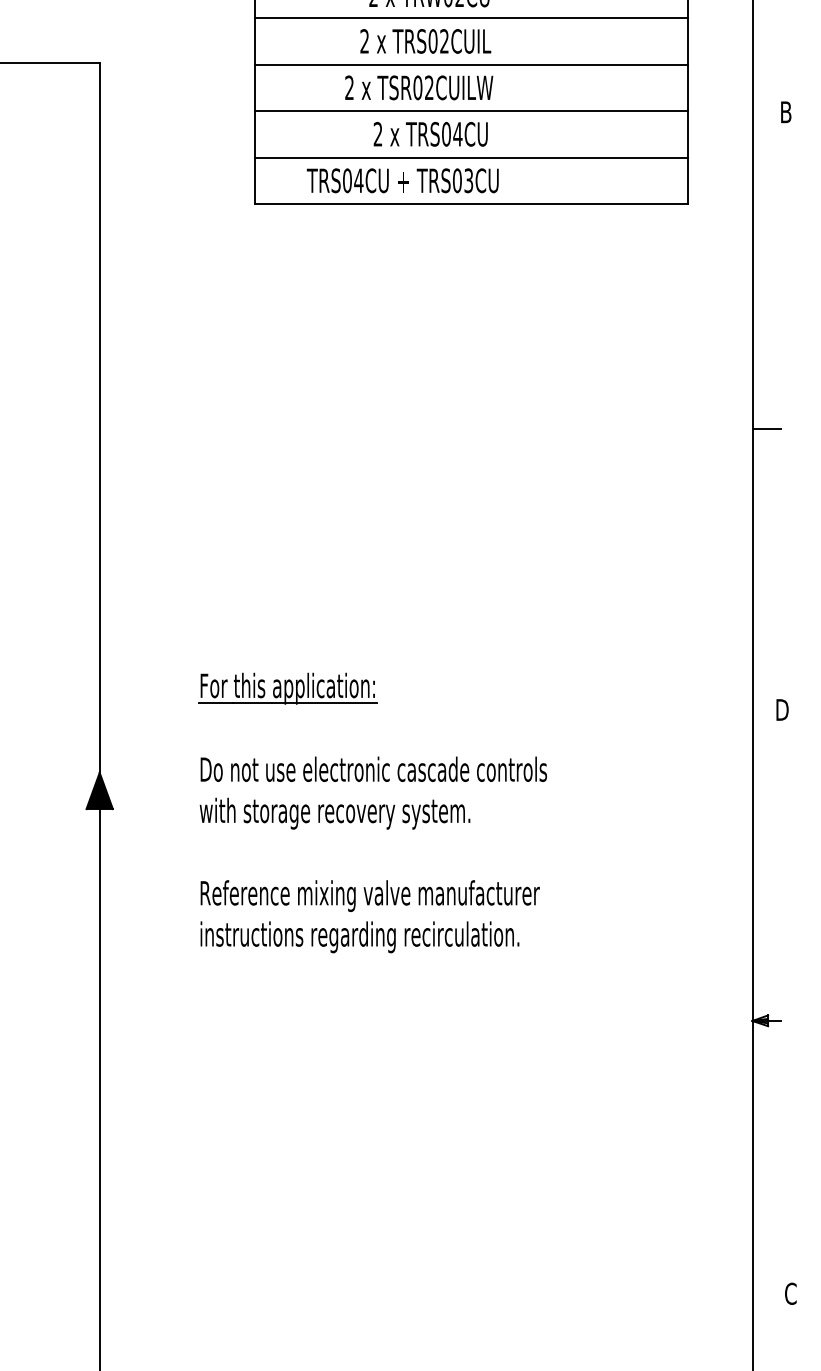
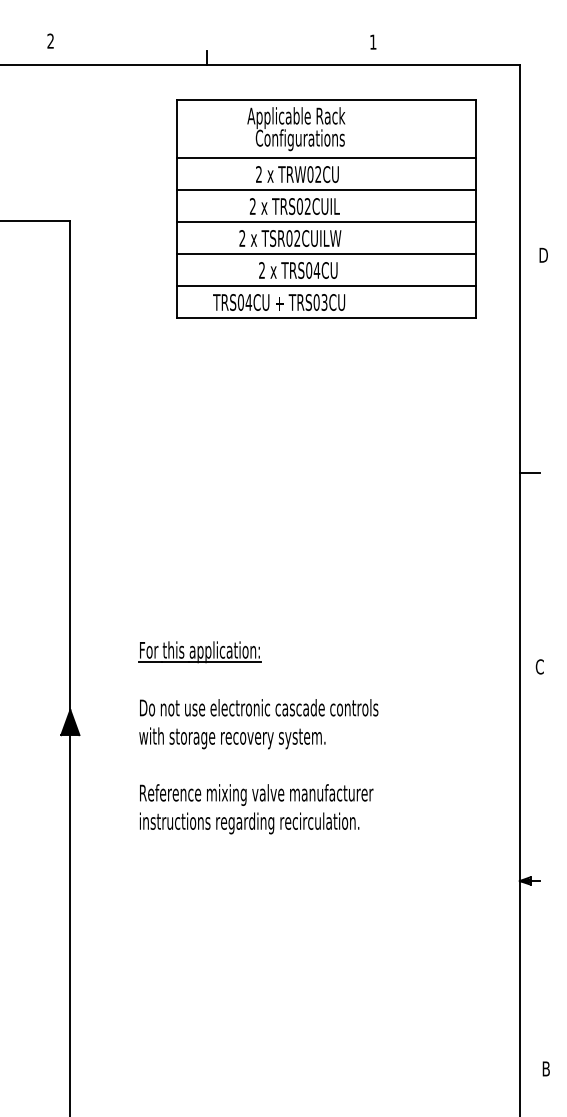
text: (788, 112) -> (544, 255), B -> D
text: (780, 709) -> (539, 666), D -> C
text: (791, 1293) -> (546, 1068), C -> B

